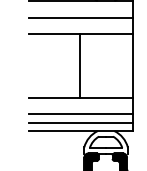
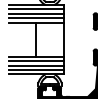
line: (80, 9) -> (36, 9), added
line: (80, 26) -> (36, 18), added
line: (80, 106) -> (36, 61), added

